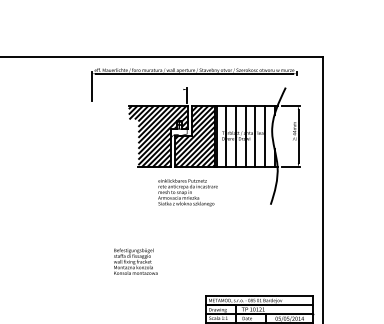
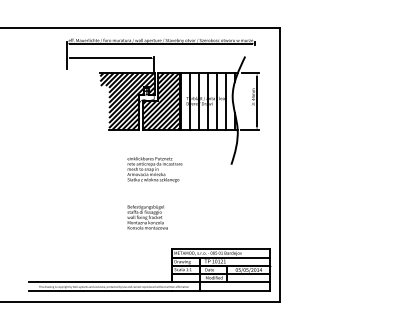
line: (139, 89) -> (110, 58), added
text: (187, 192) -> (154, 169), moved
text: (135, 261) -> (147, 217), moved

